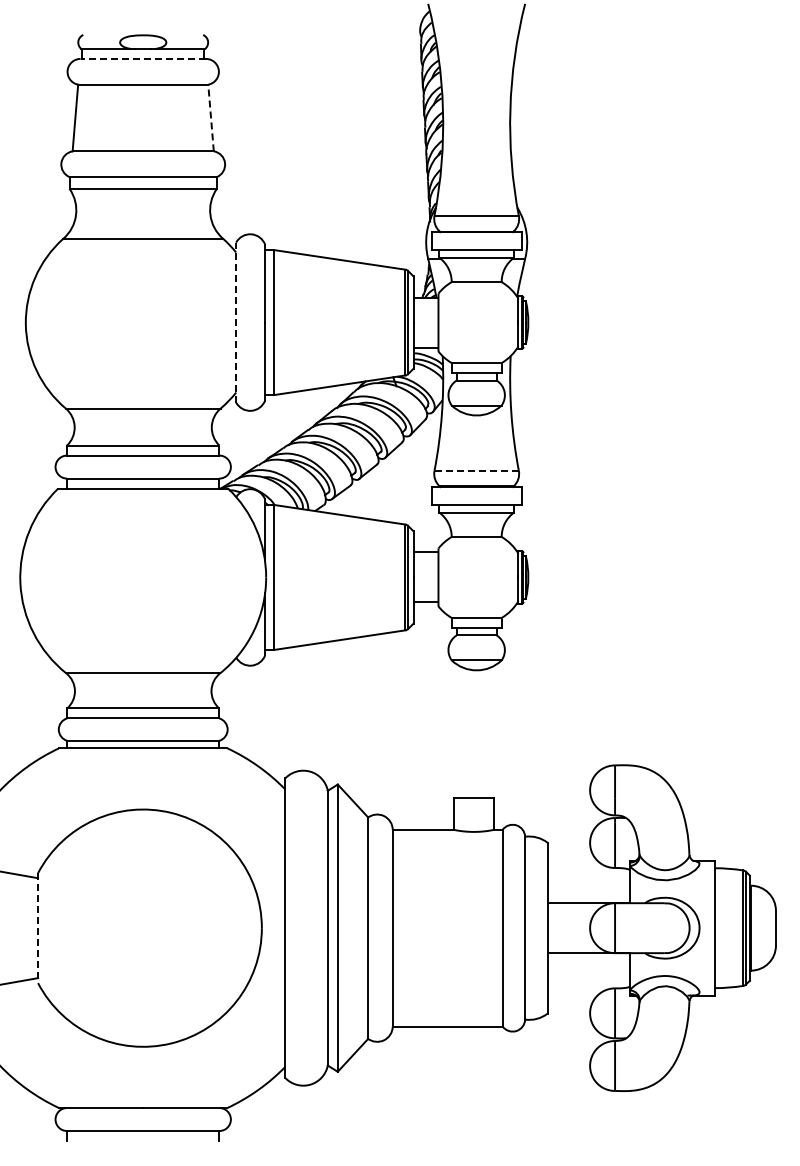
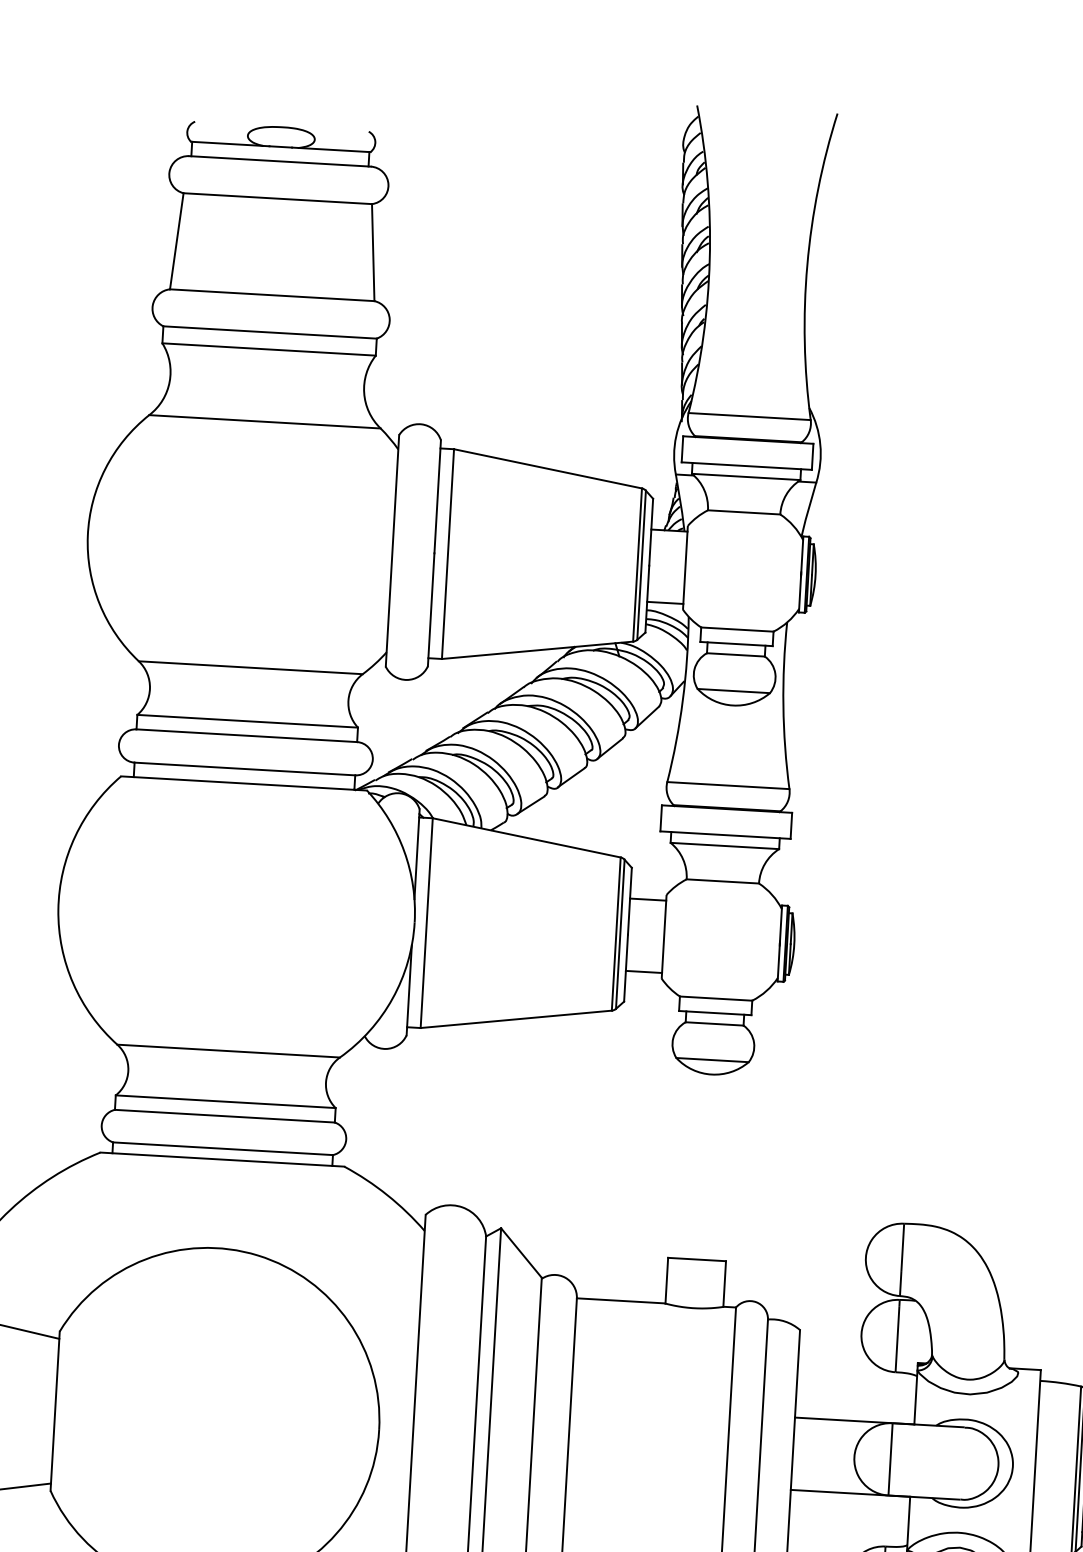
line: (143, 58) -> (280, 160), dashed -> solid
line: (211, 117) -> (373, 251), dashed -> solid
line: (236, 322) -> (393, 550), dashed -> solid
line: (477, 470) -> (729, 785), dashed -> solid
line: (38, 928) -> (55, 1411), dashed -> solid

